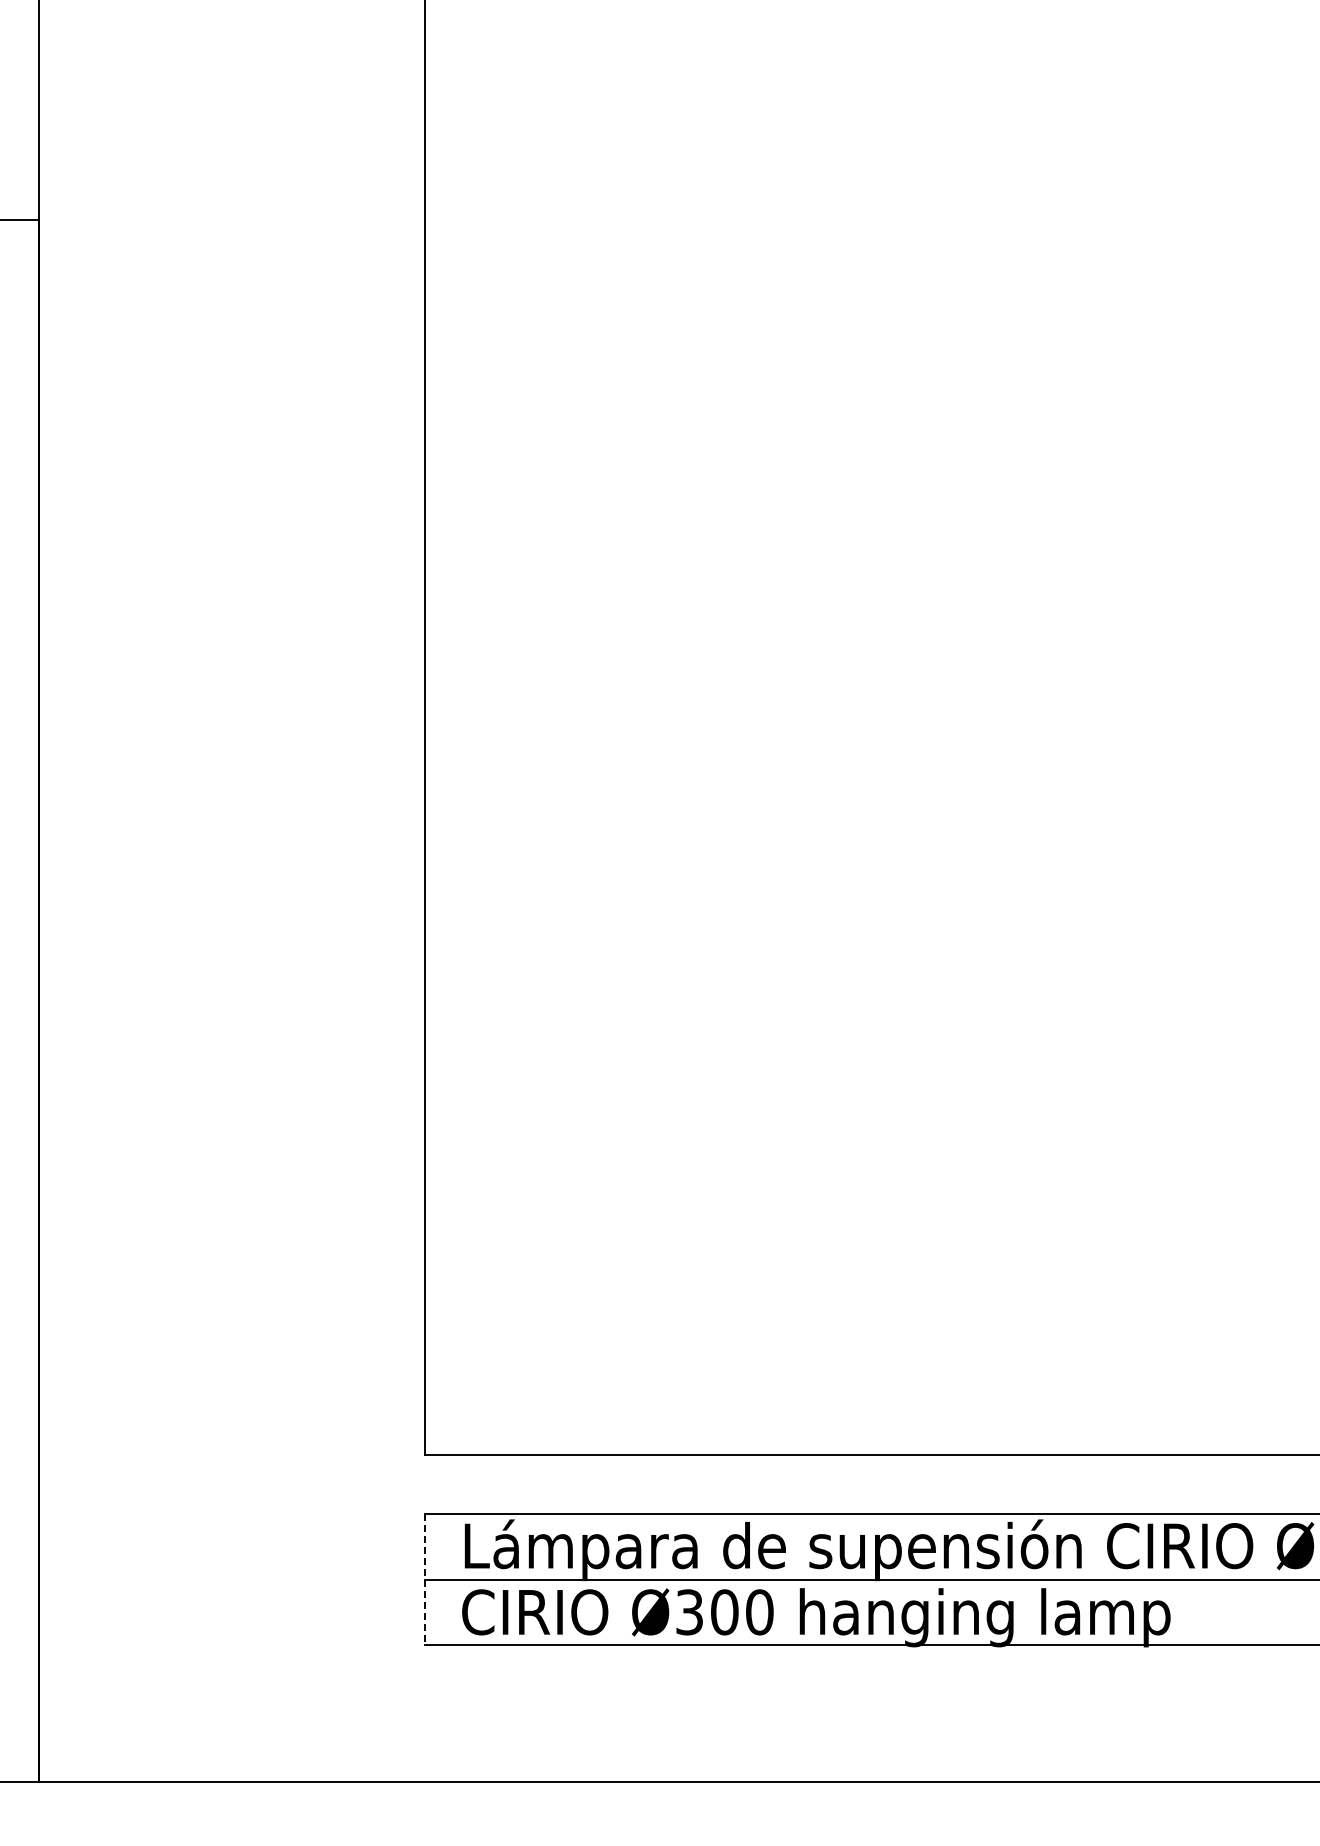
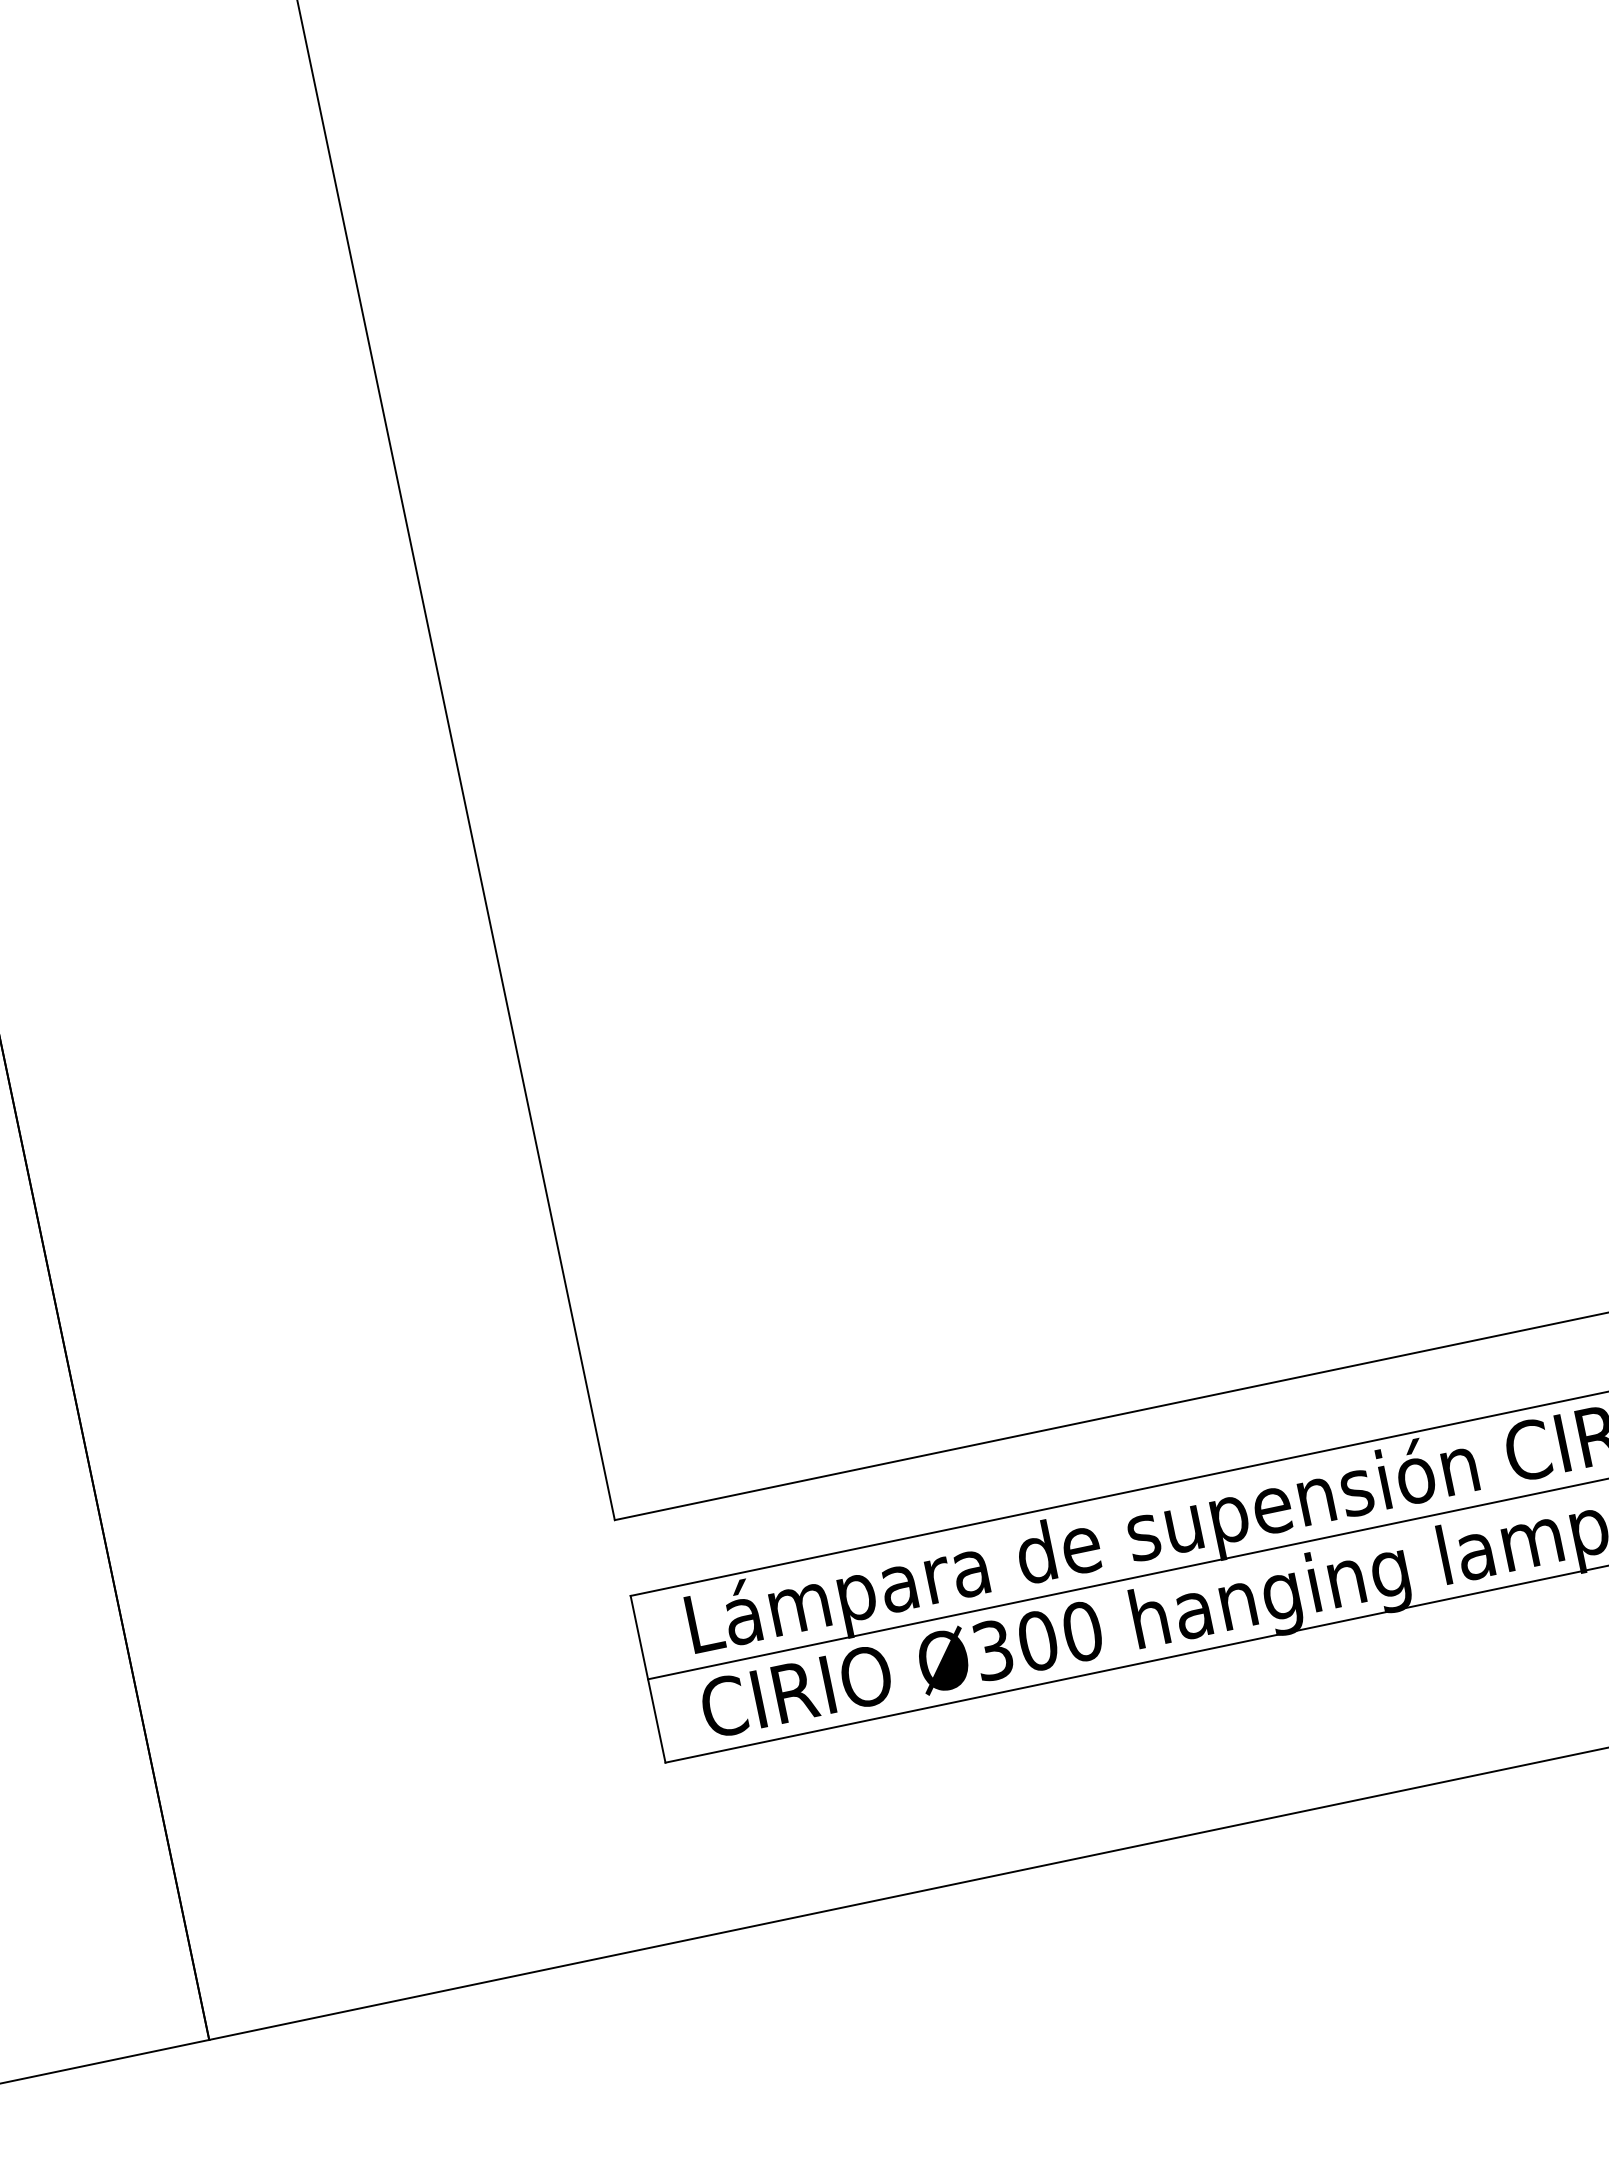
line: (425, 1580) -> (648, 1680), dashed -> solid

